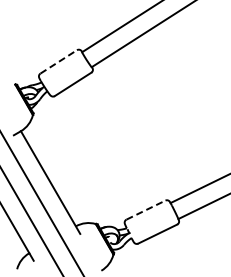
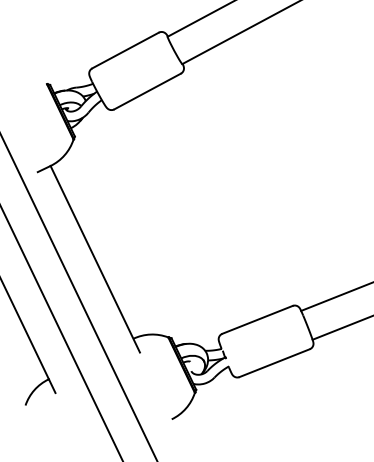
line: (58, 61) -> (125, 49), dashed -> solid
line: (146, 210) -> (258, 320), dashed -> solid

